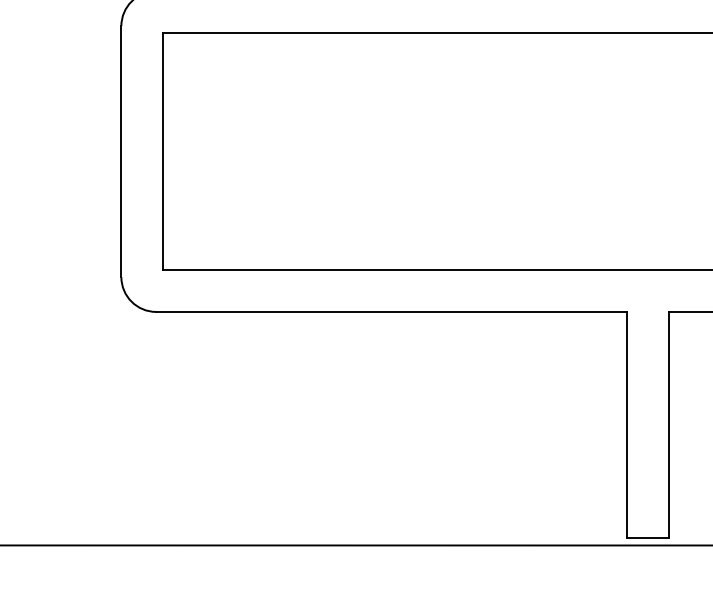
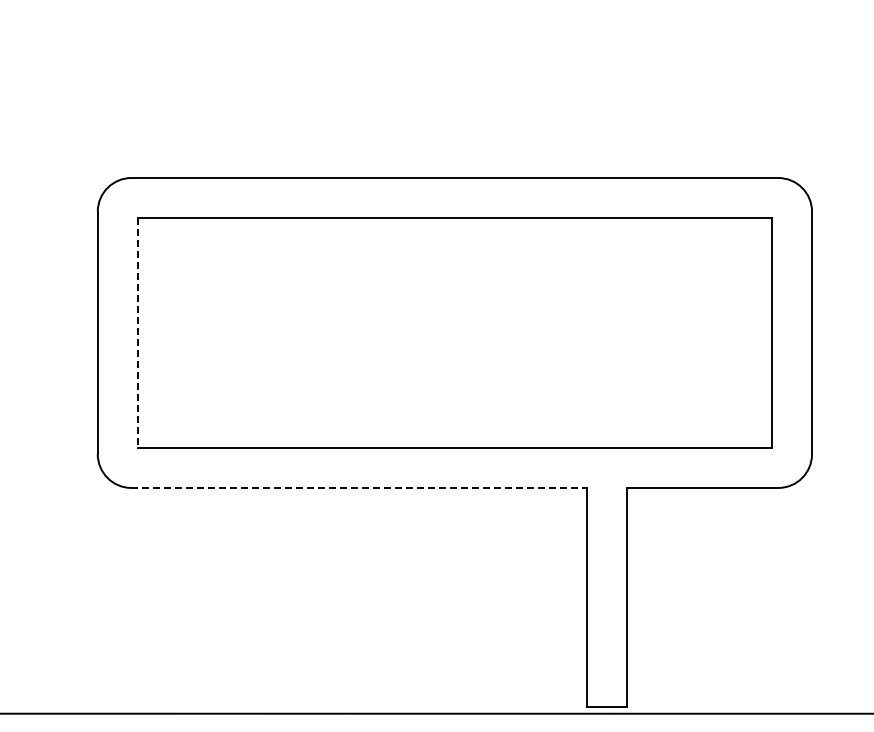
line: (163, 151) -> (138, 332), solid -> dashed
line: (392, 311) -> (359, 487), solid -> dashed

